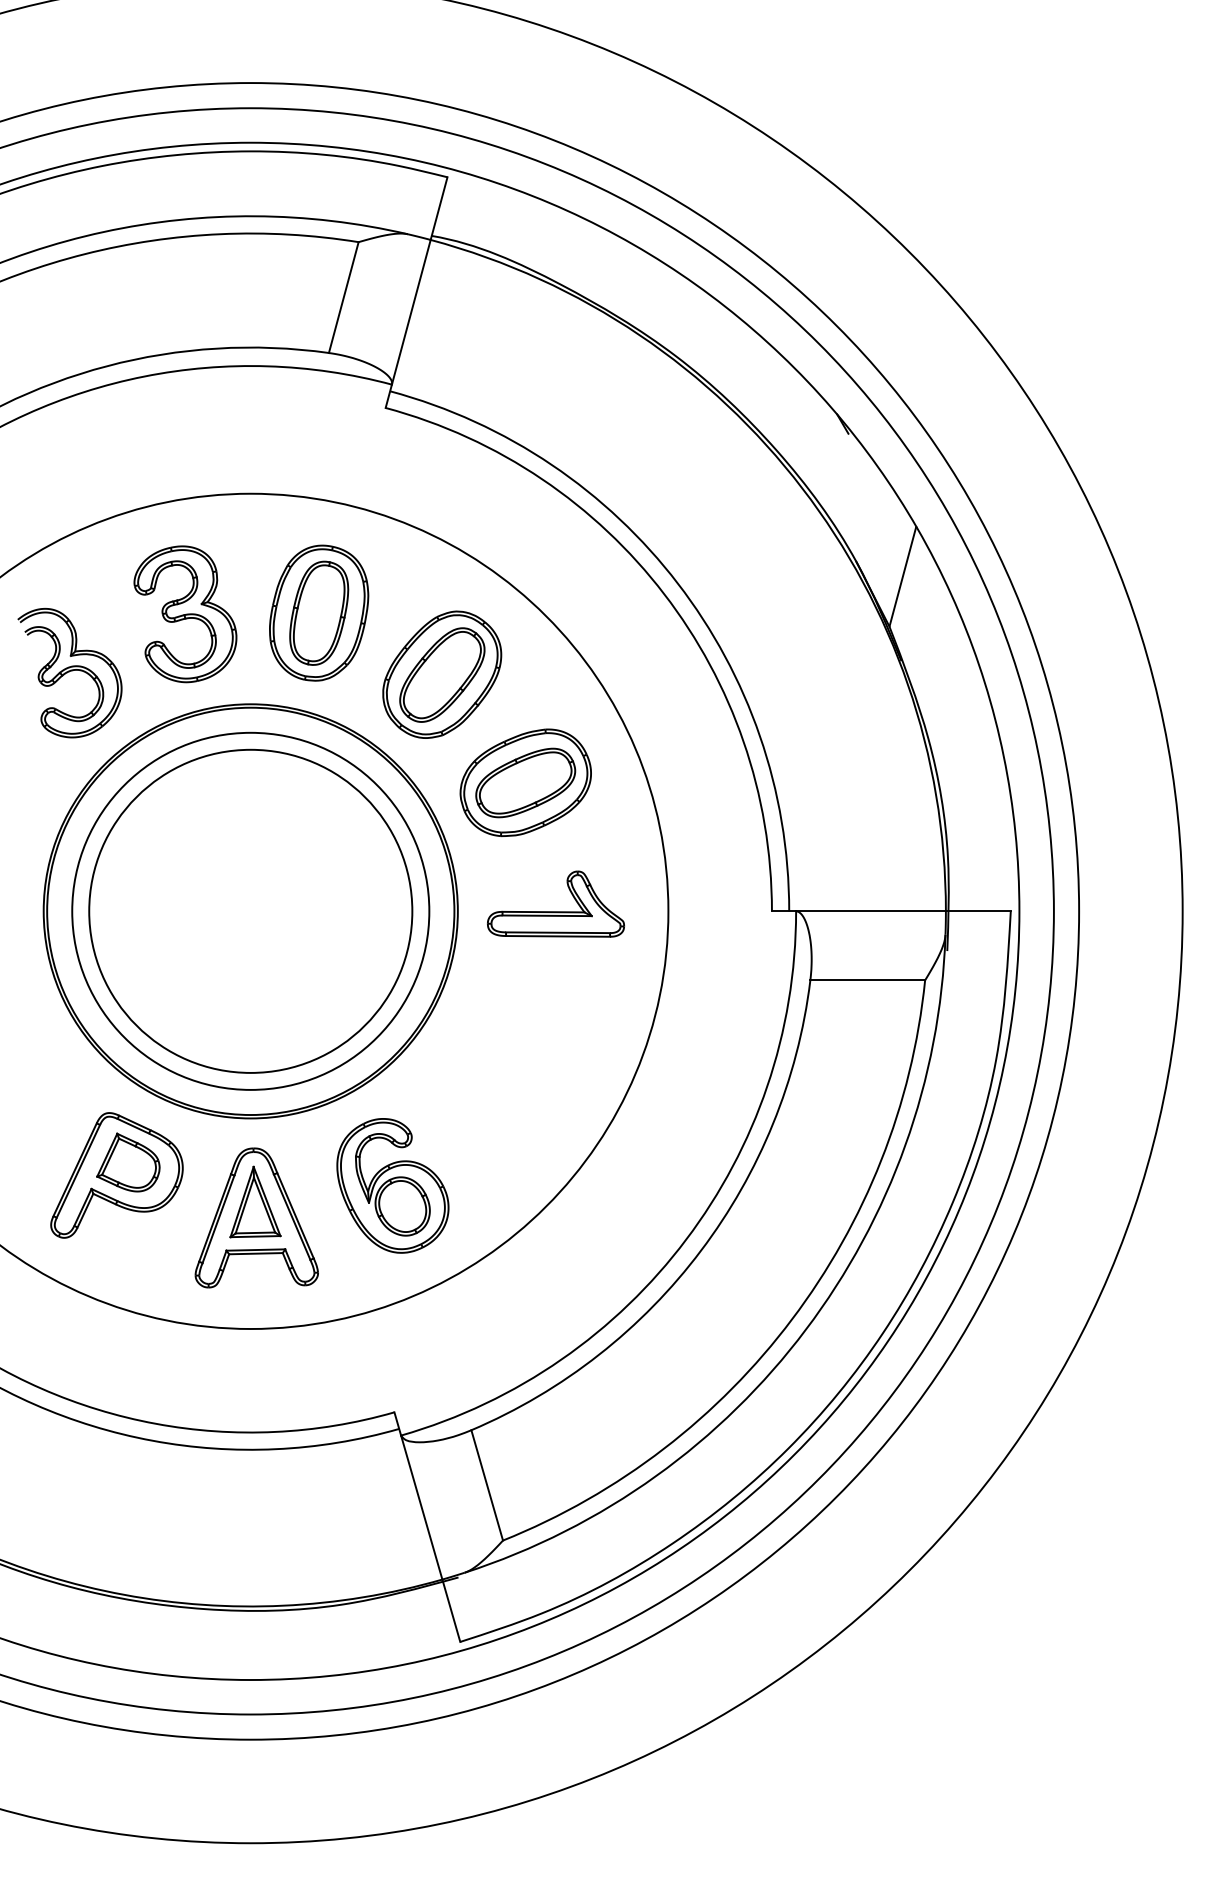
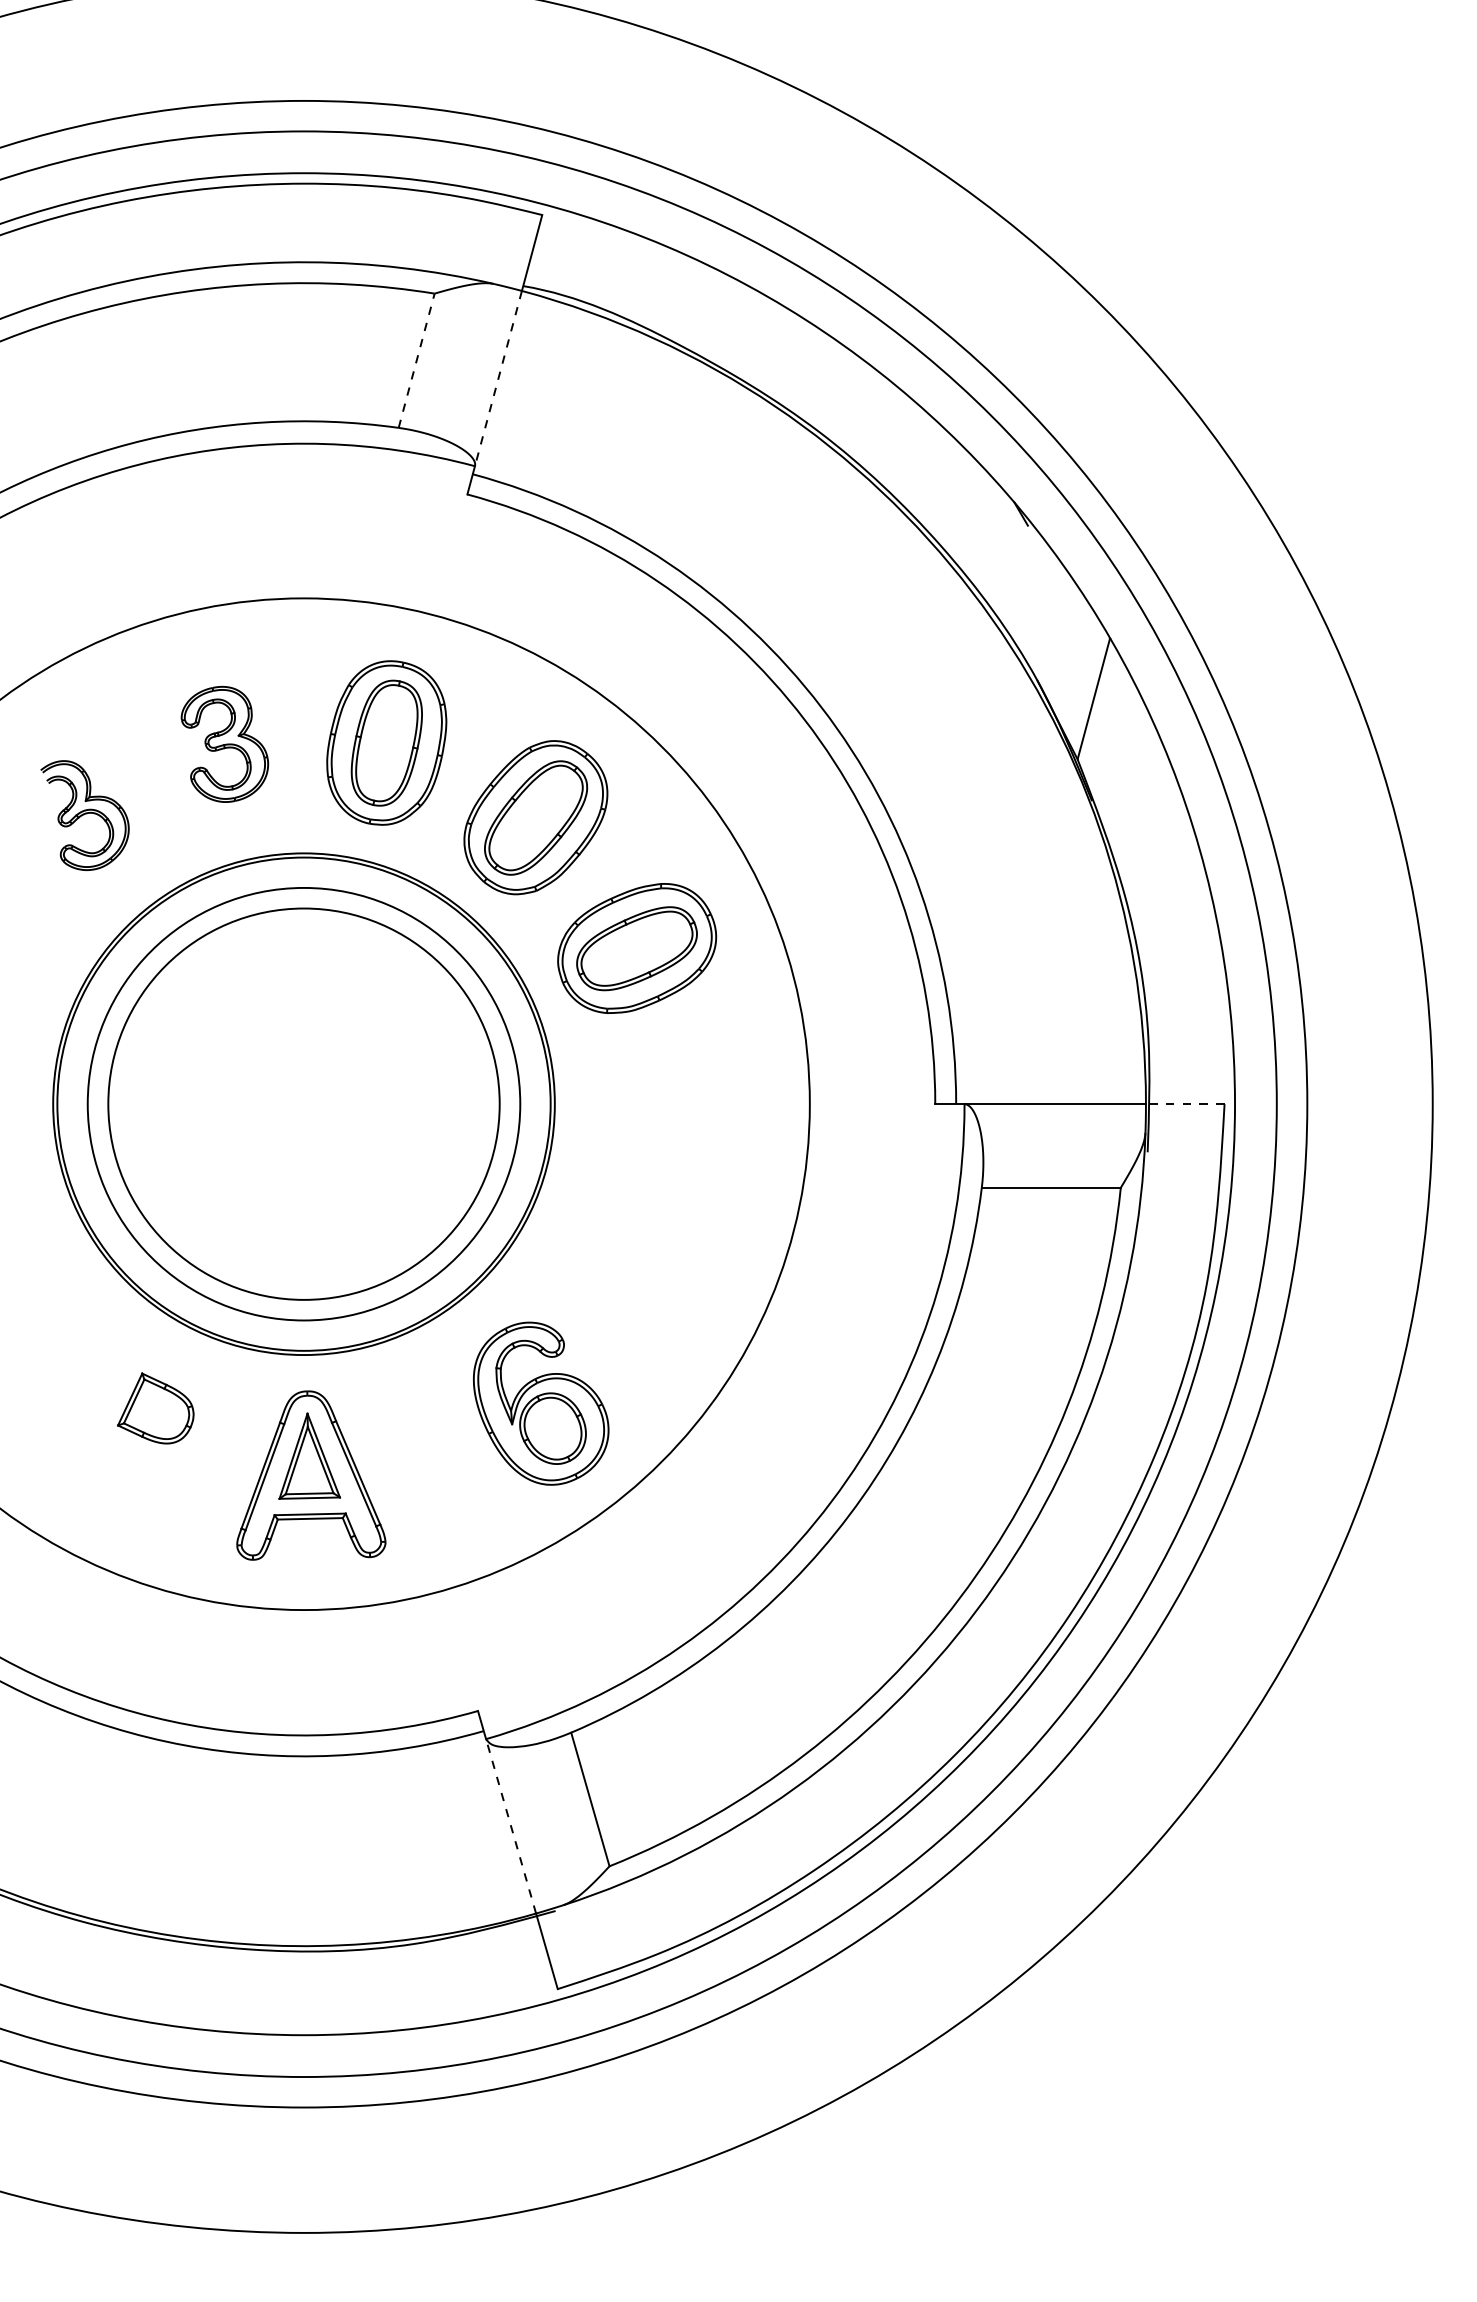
line: (343, 297) -> (416, 360), solid -> dashed
line: (411, 312) -> (498, 378), solid -> dashed
part: (185, 614) -> (224, 744), size x0.7
part: (69, 673) -> (84, 815), size x0.7
part: (555, 911) -> (673, 1104), removed
line: (977, 911) -> (1184, 1104), solid -> dashed
part: (116, 1174) -> (141, 1423), removed
part: (393, 1185) -> (541, 1403), moved
line: (422, 1507) -> (511, 1826), solid -> dashed

